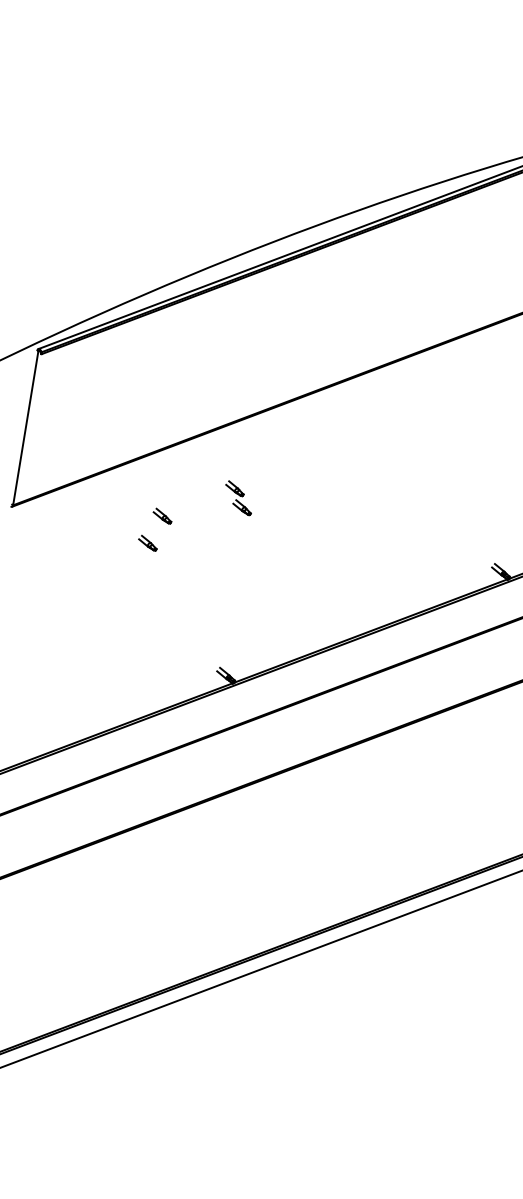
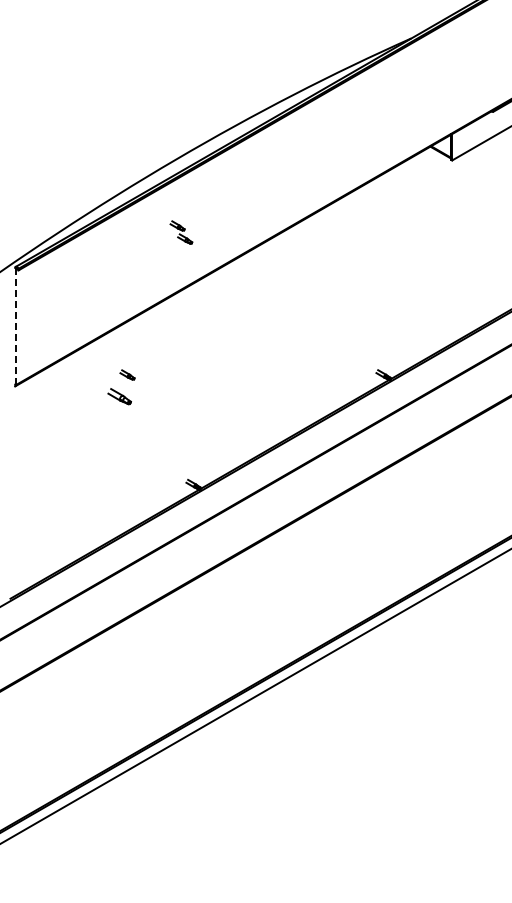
line: (26, 428) -> (16, 326), solid -> dashed
part: (238, 498) -> (181, 232), moved
part: (148, 543) -> (120, 396), size x1.6

